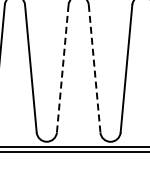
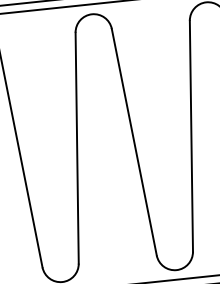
line: (62, 69) -> (76, 149), dashed -> solid
line: (94, 69) -> (134, 143), dashed -> solid

